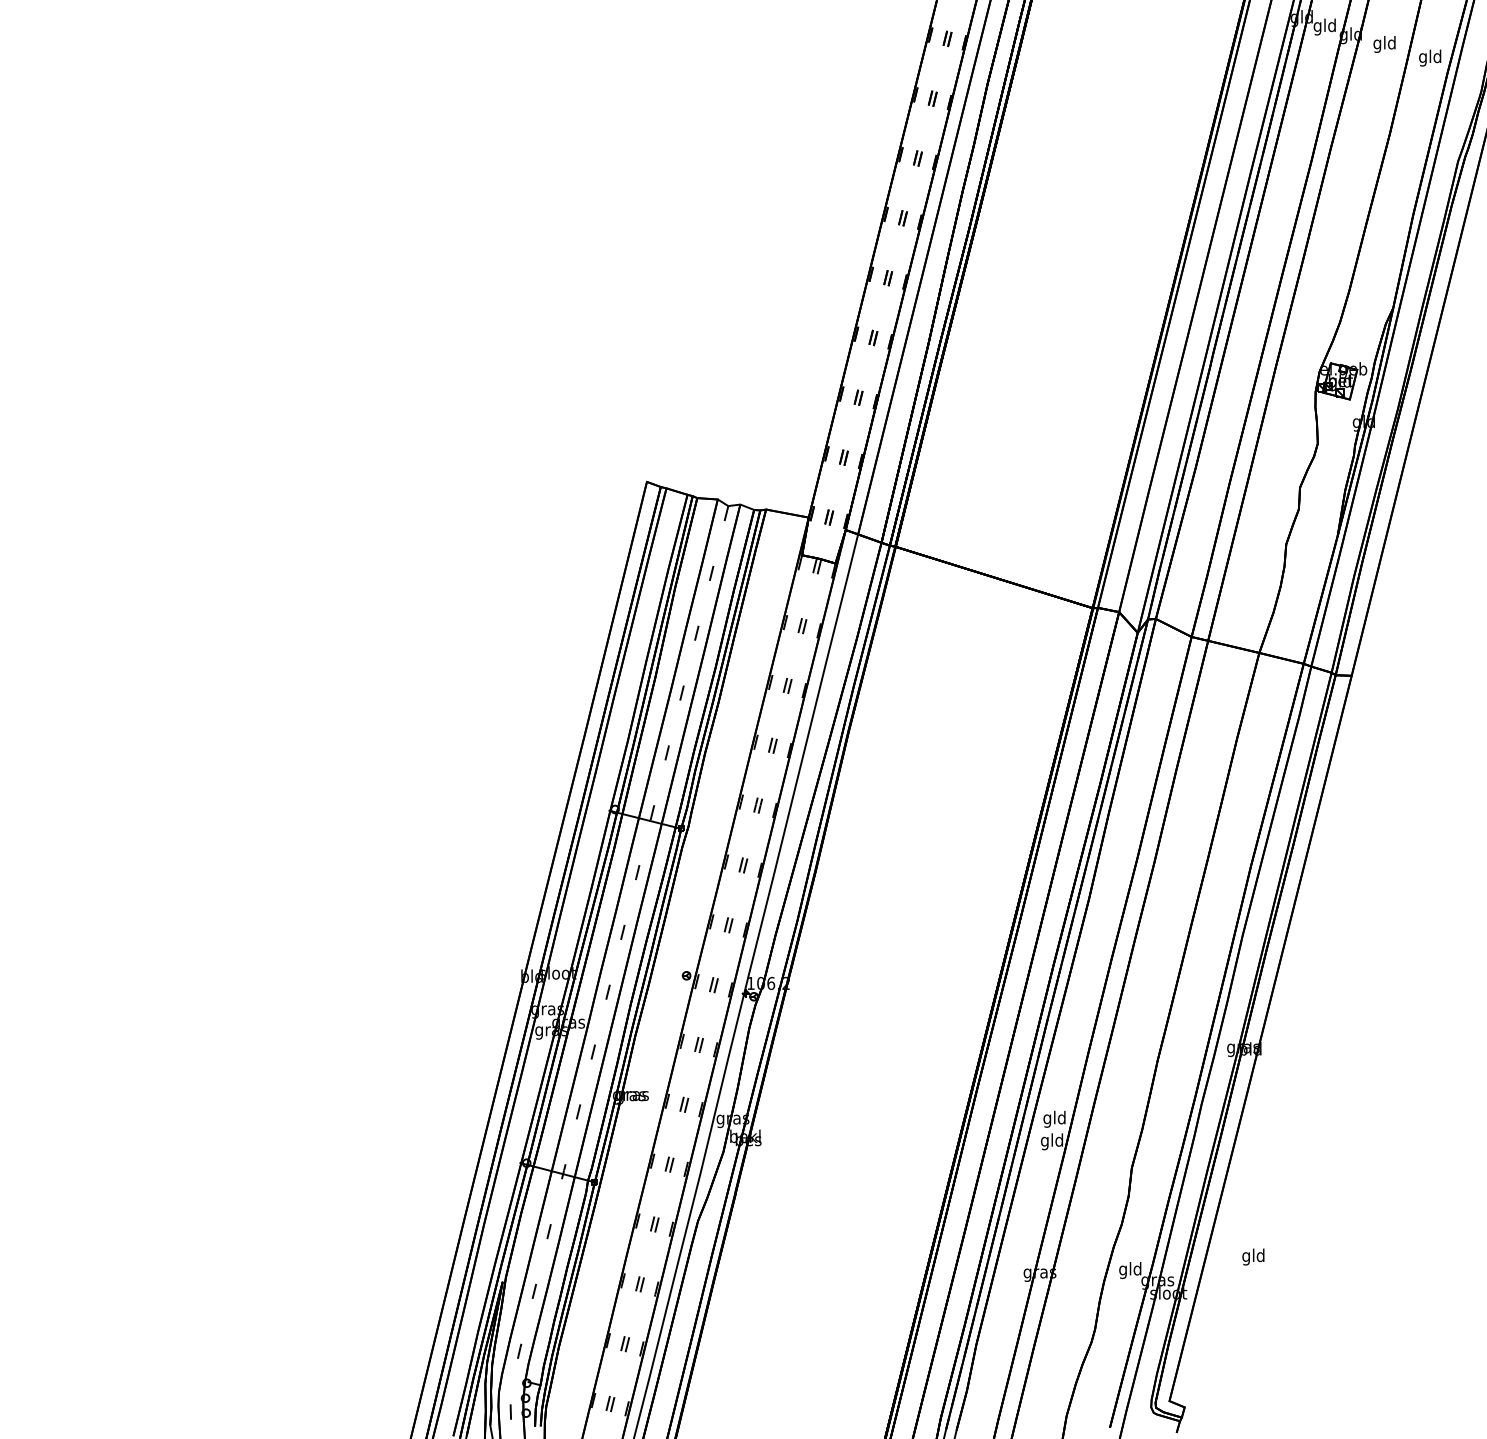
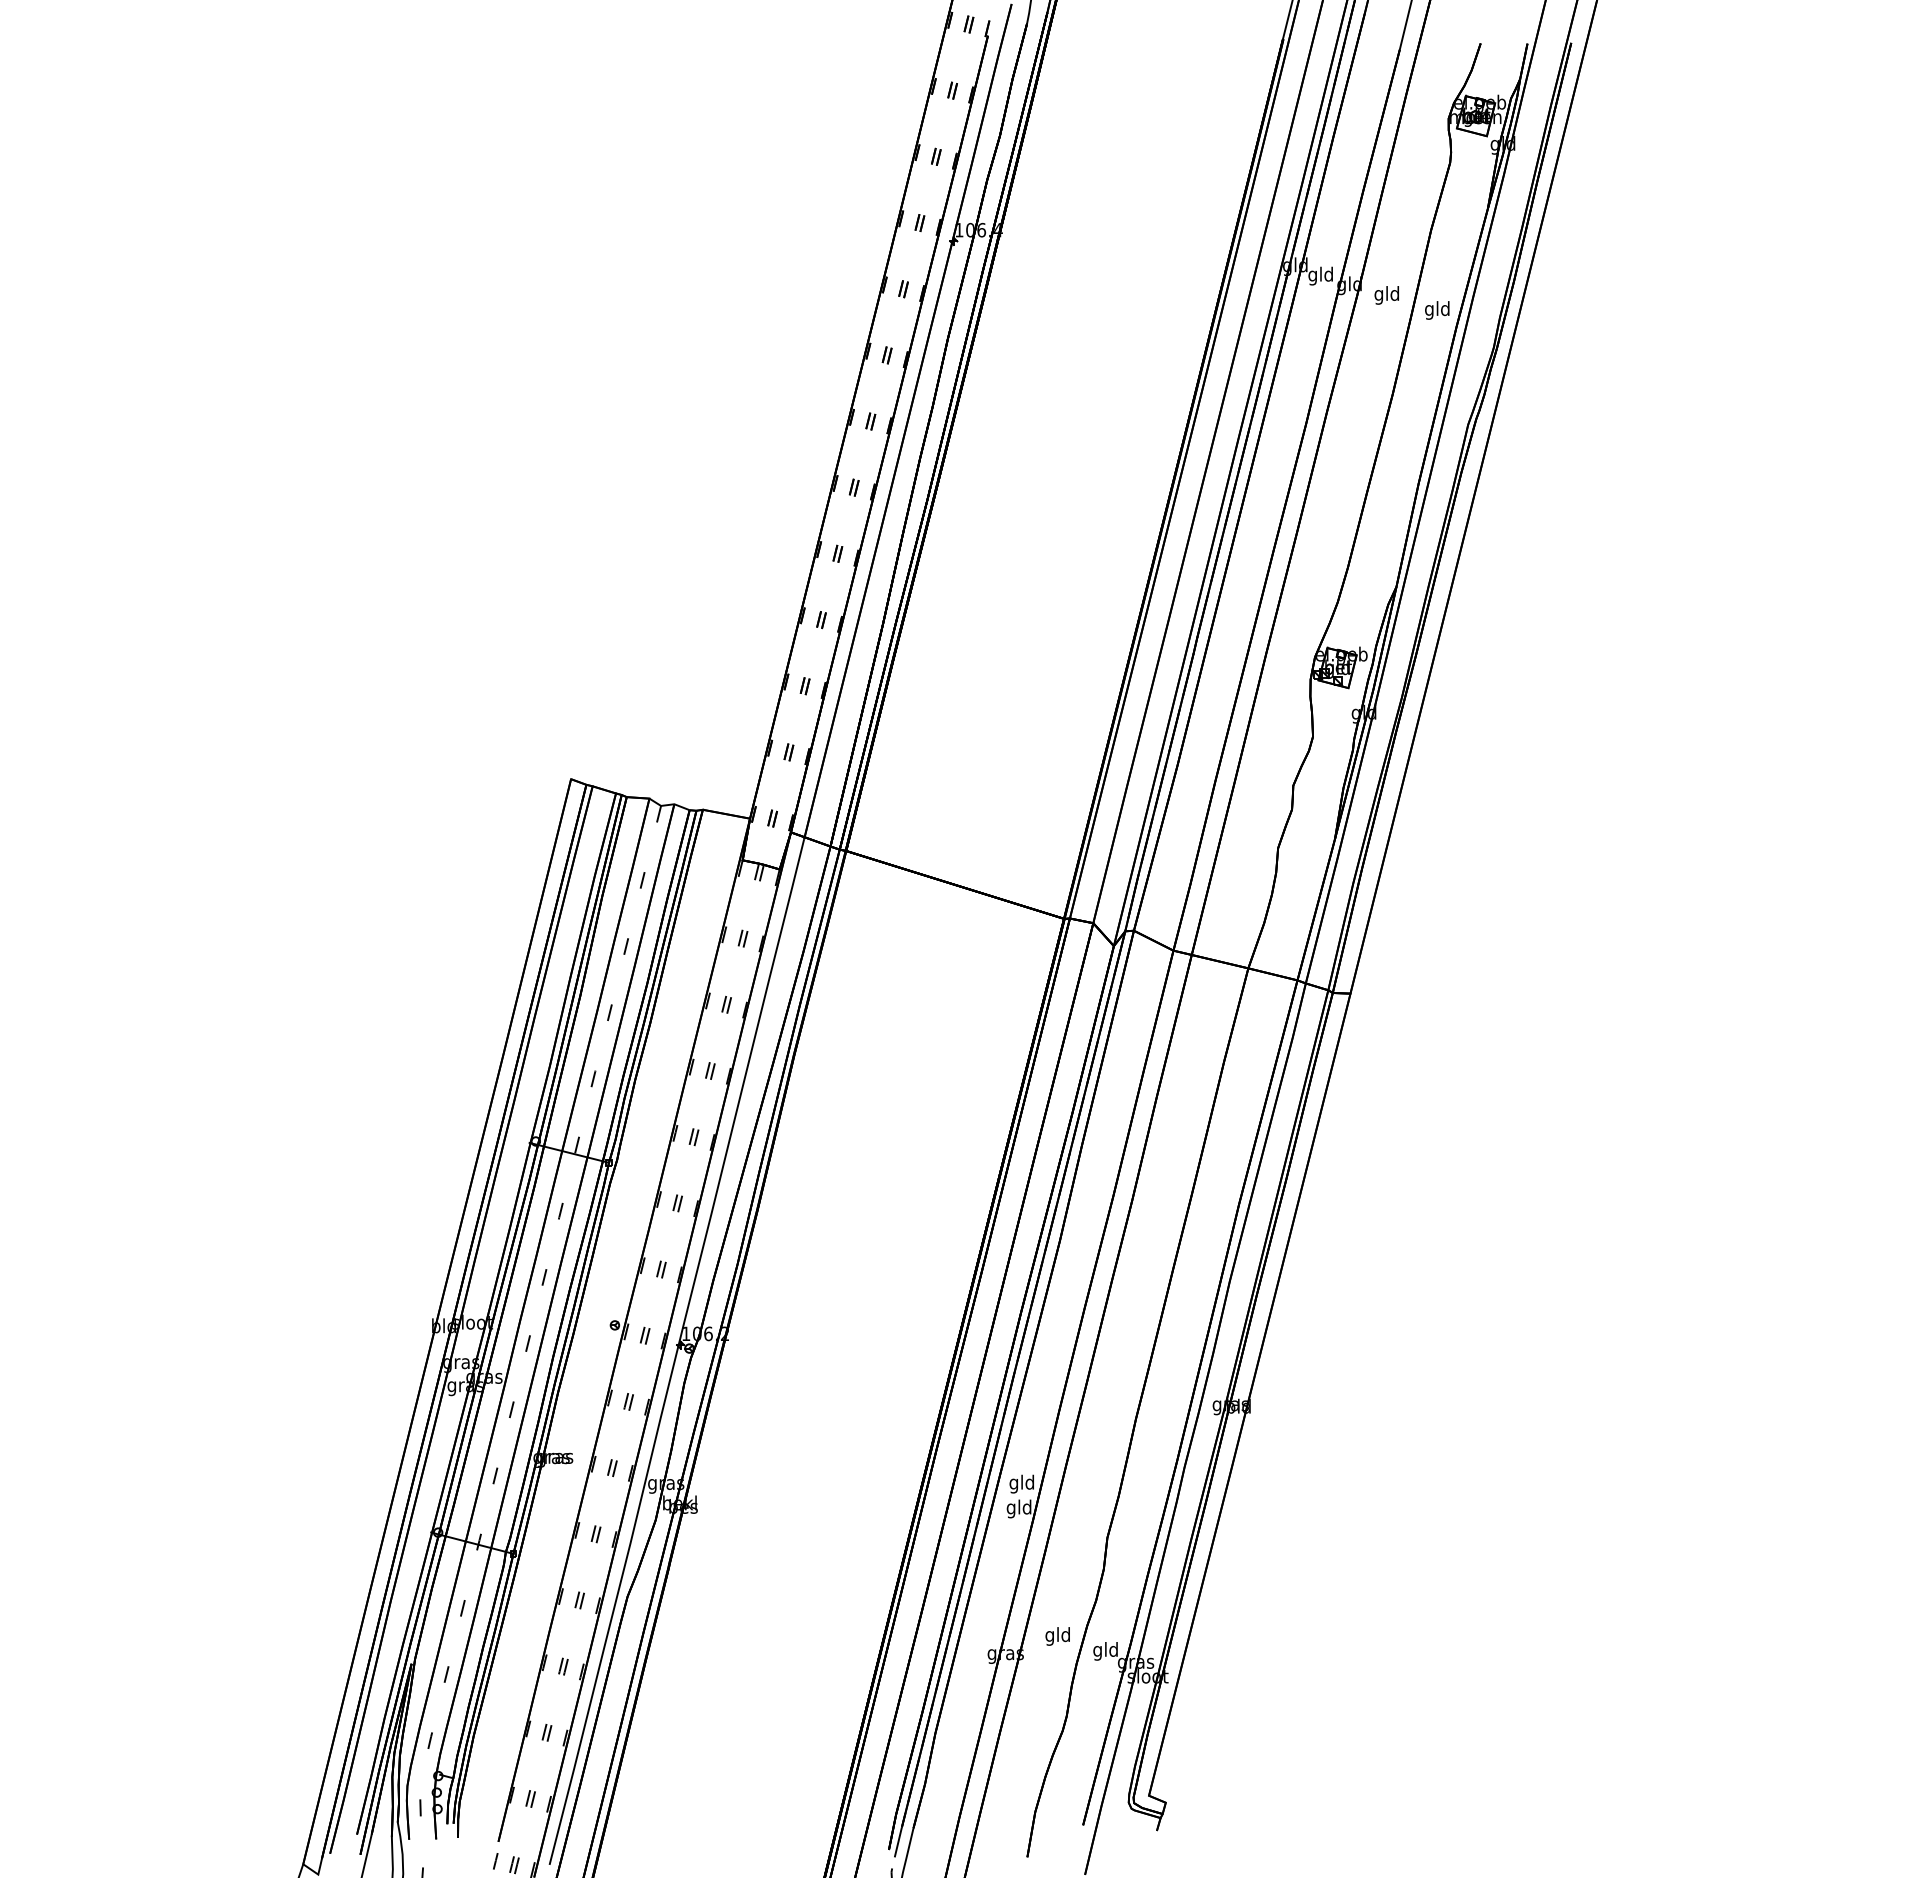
text: (1253, 1257) -> (1057, 1636), moved

